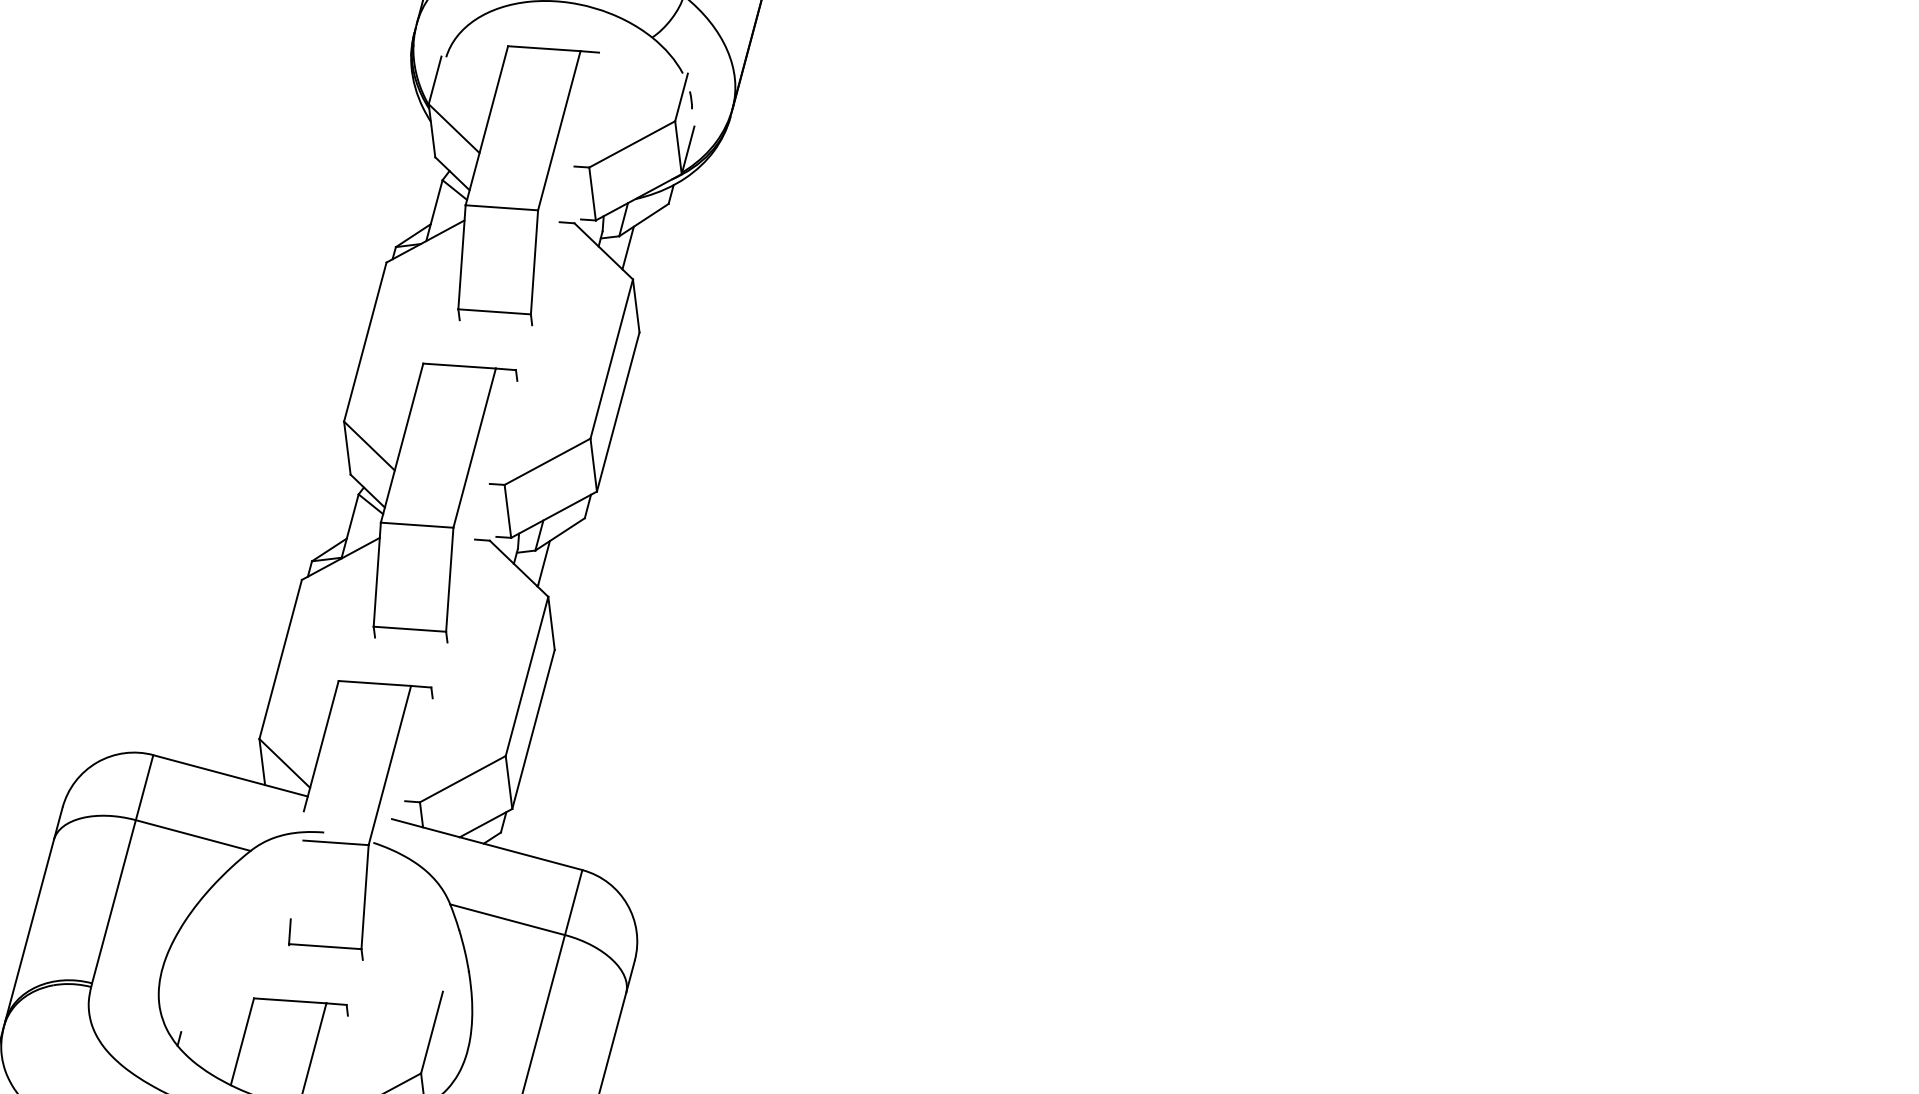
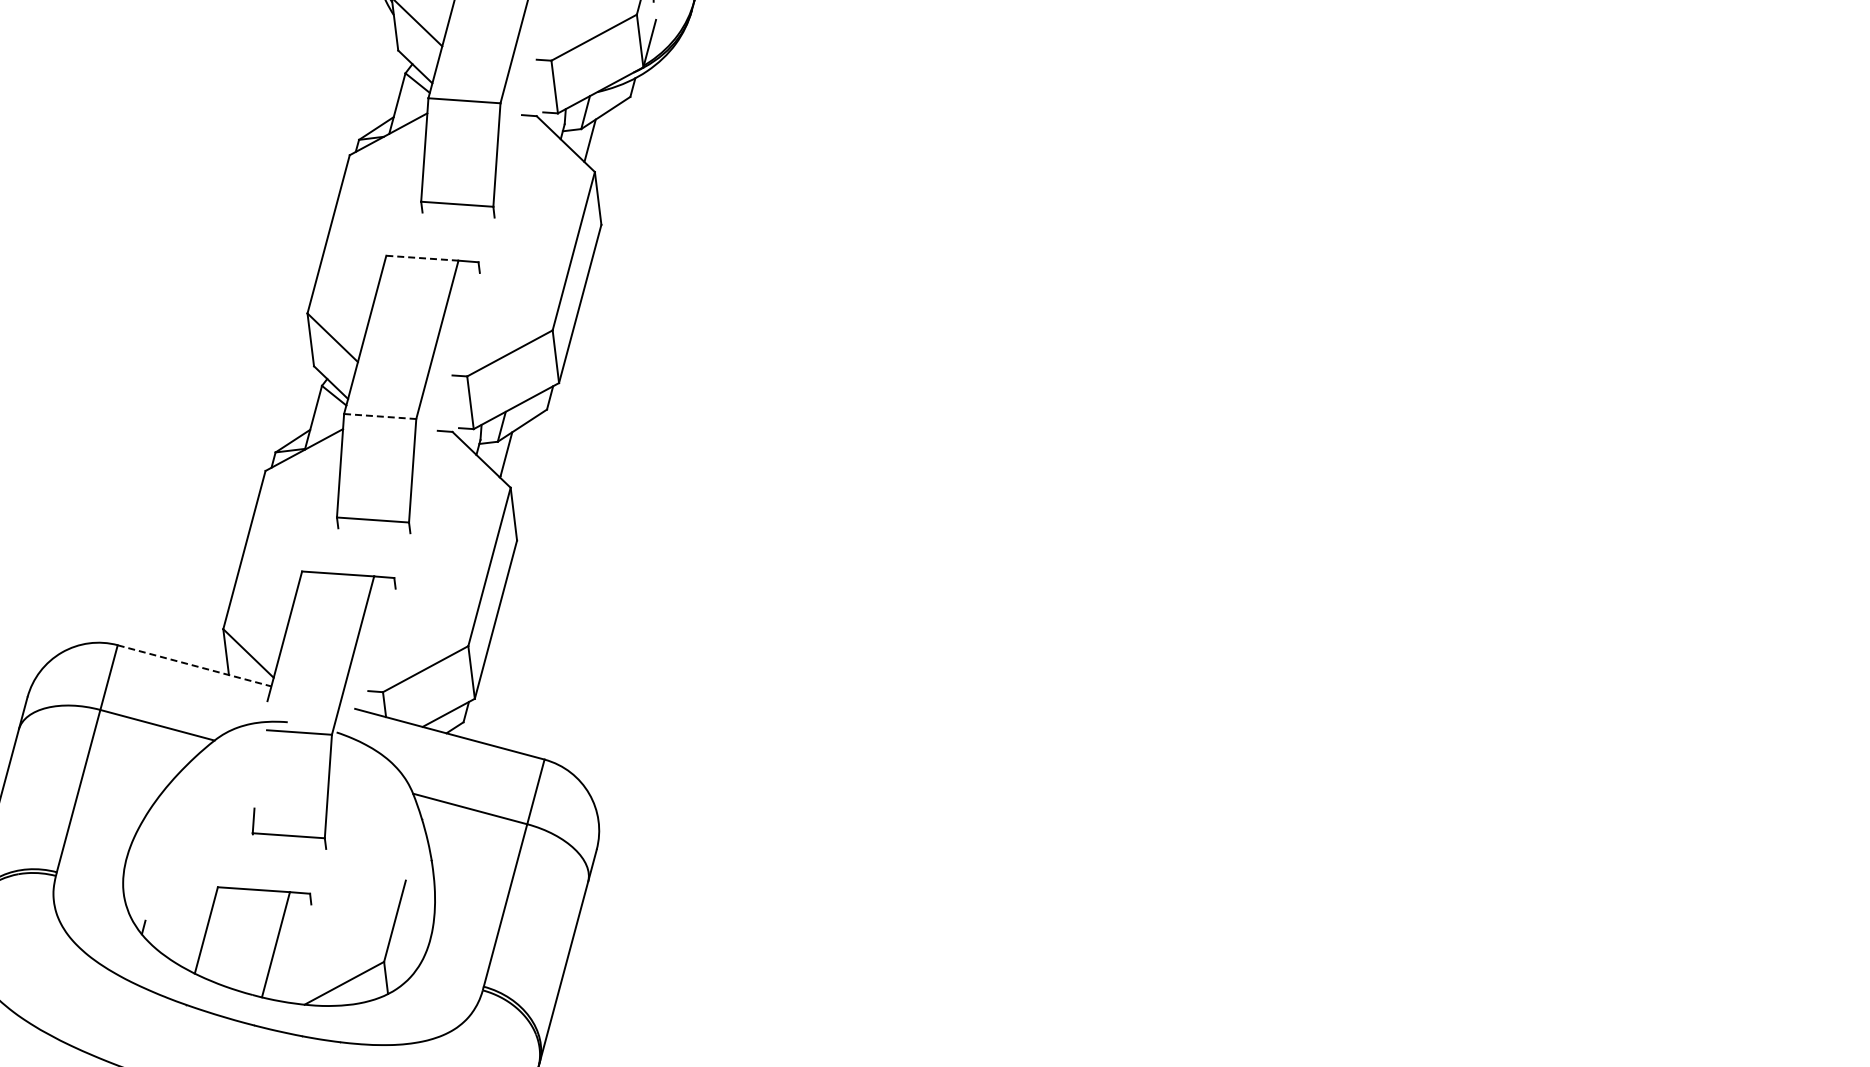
line: (460, 366) -> (423, 258), solid -> dashed
line: (417, 525) -> (380, 416), solid -> dashed
line: (230, 775) -> (194, 665), solid -> dashed

